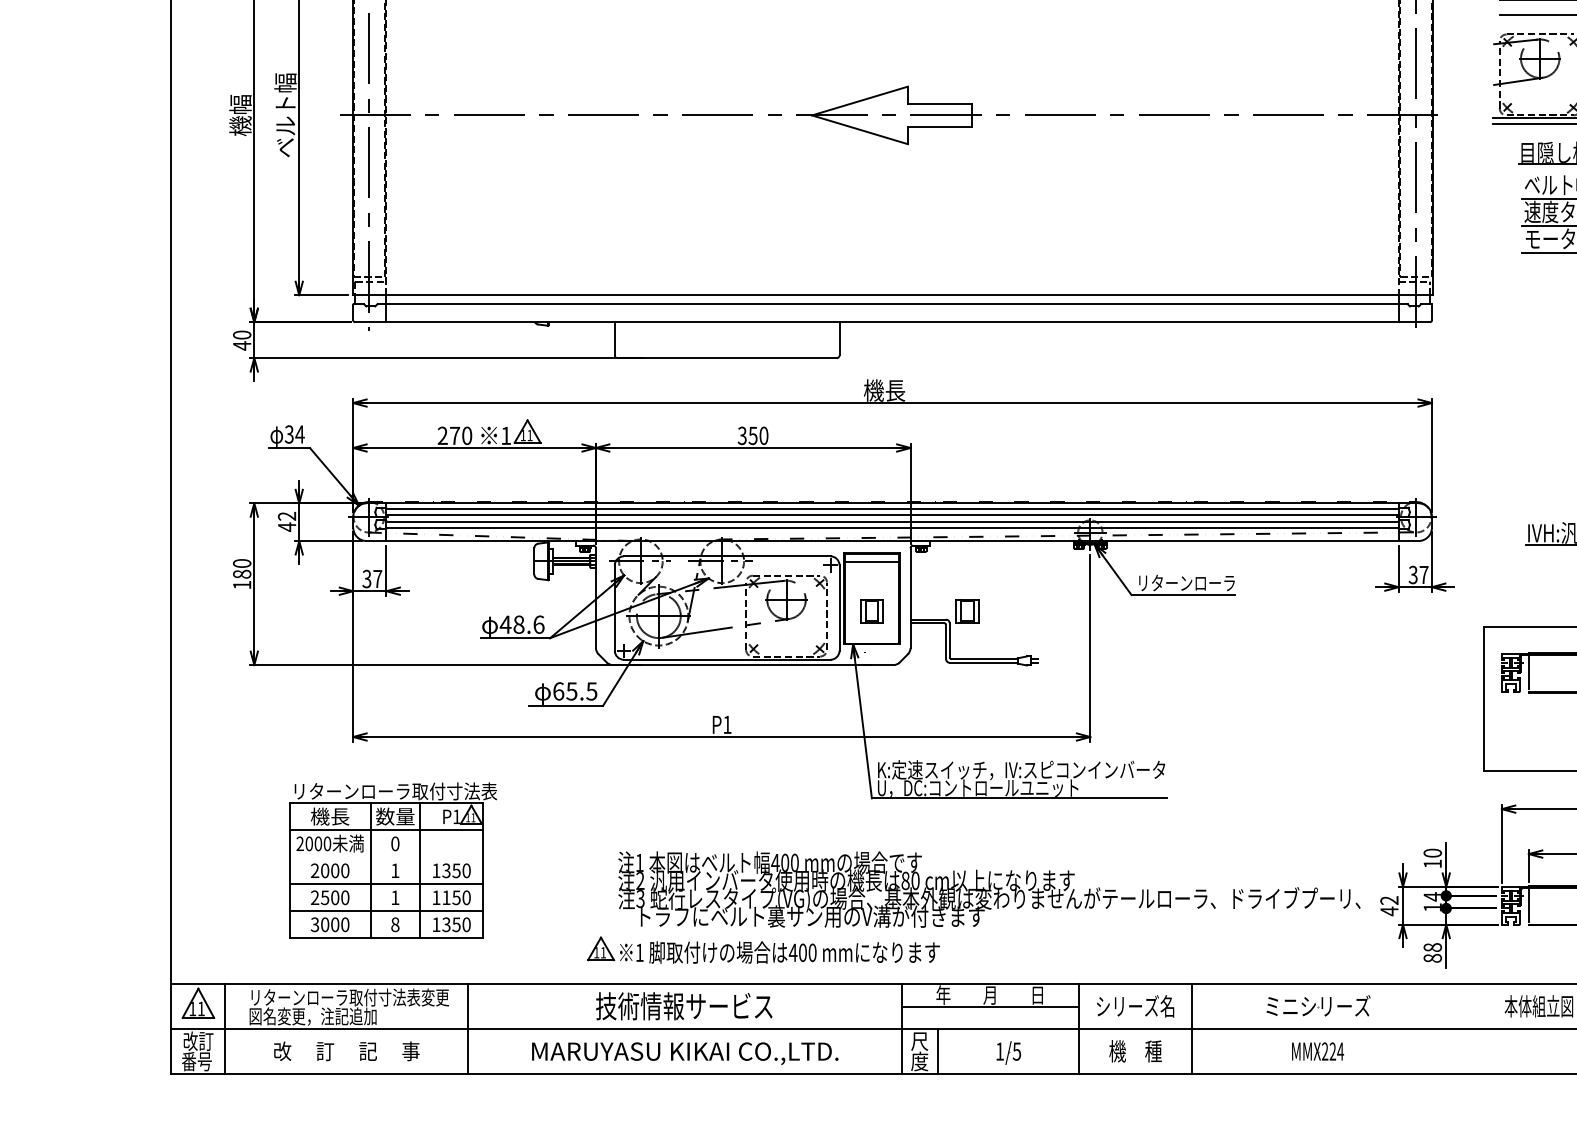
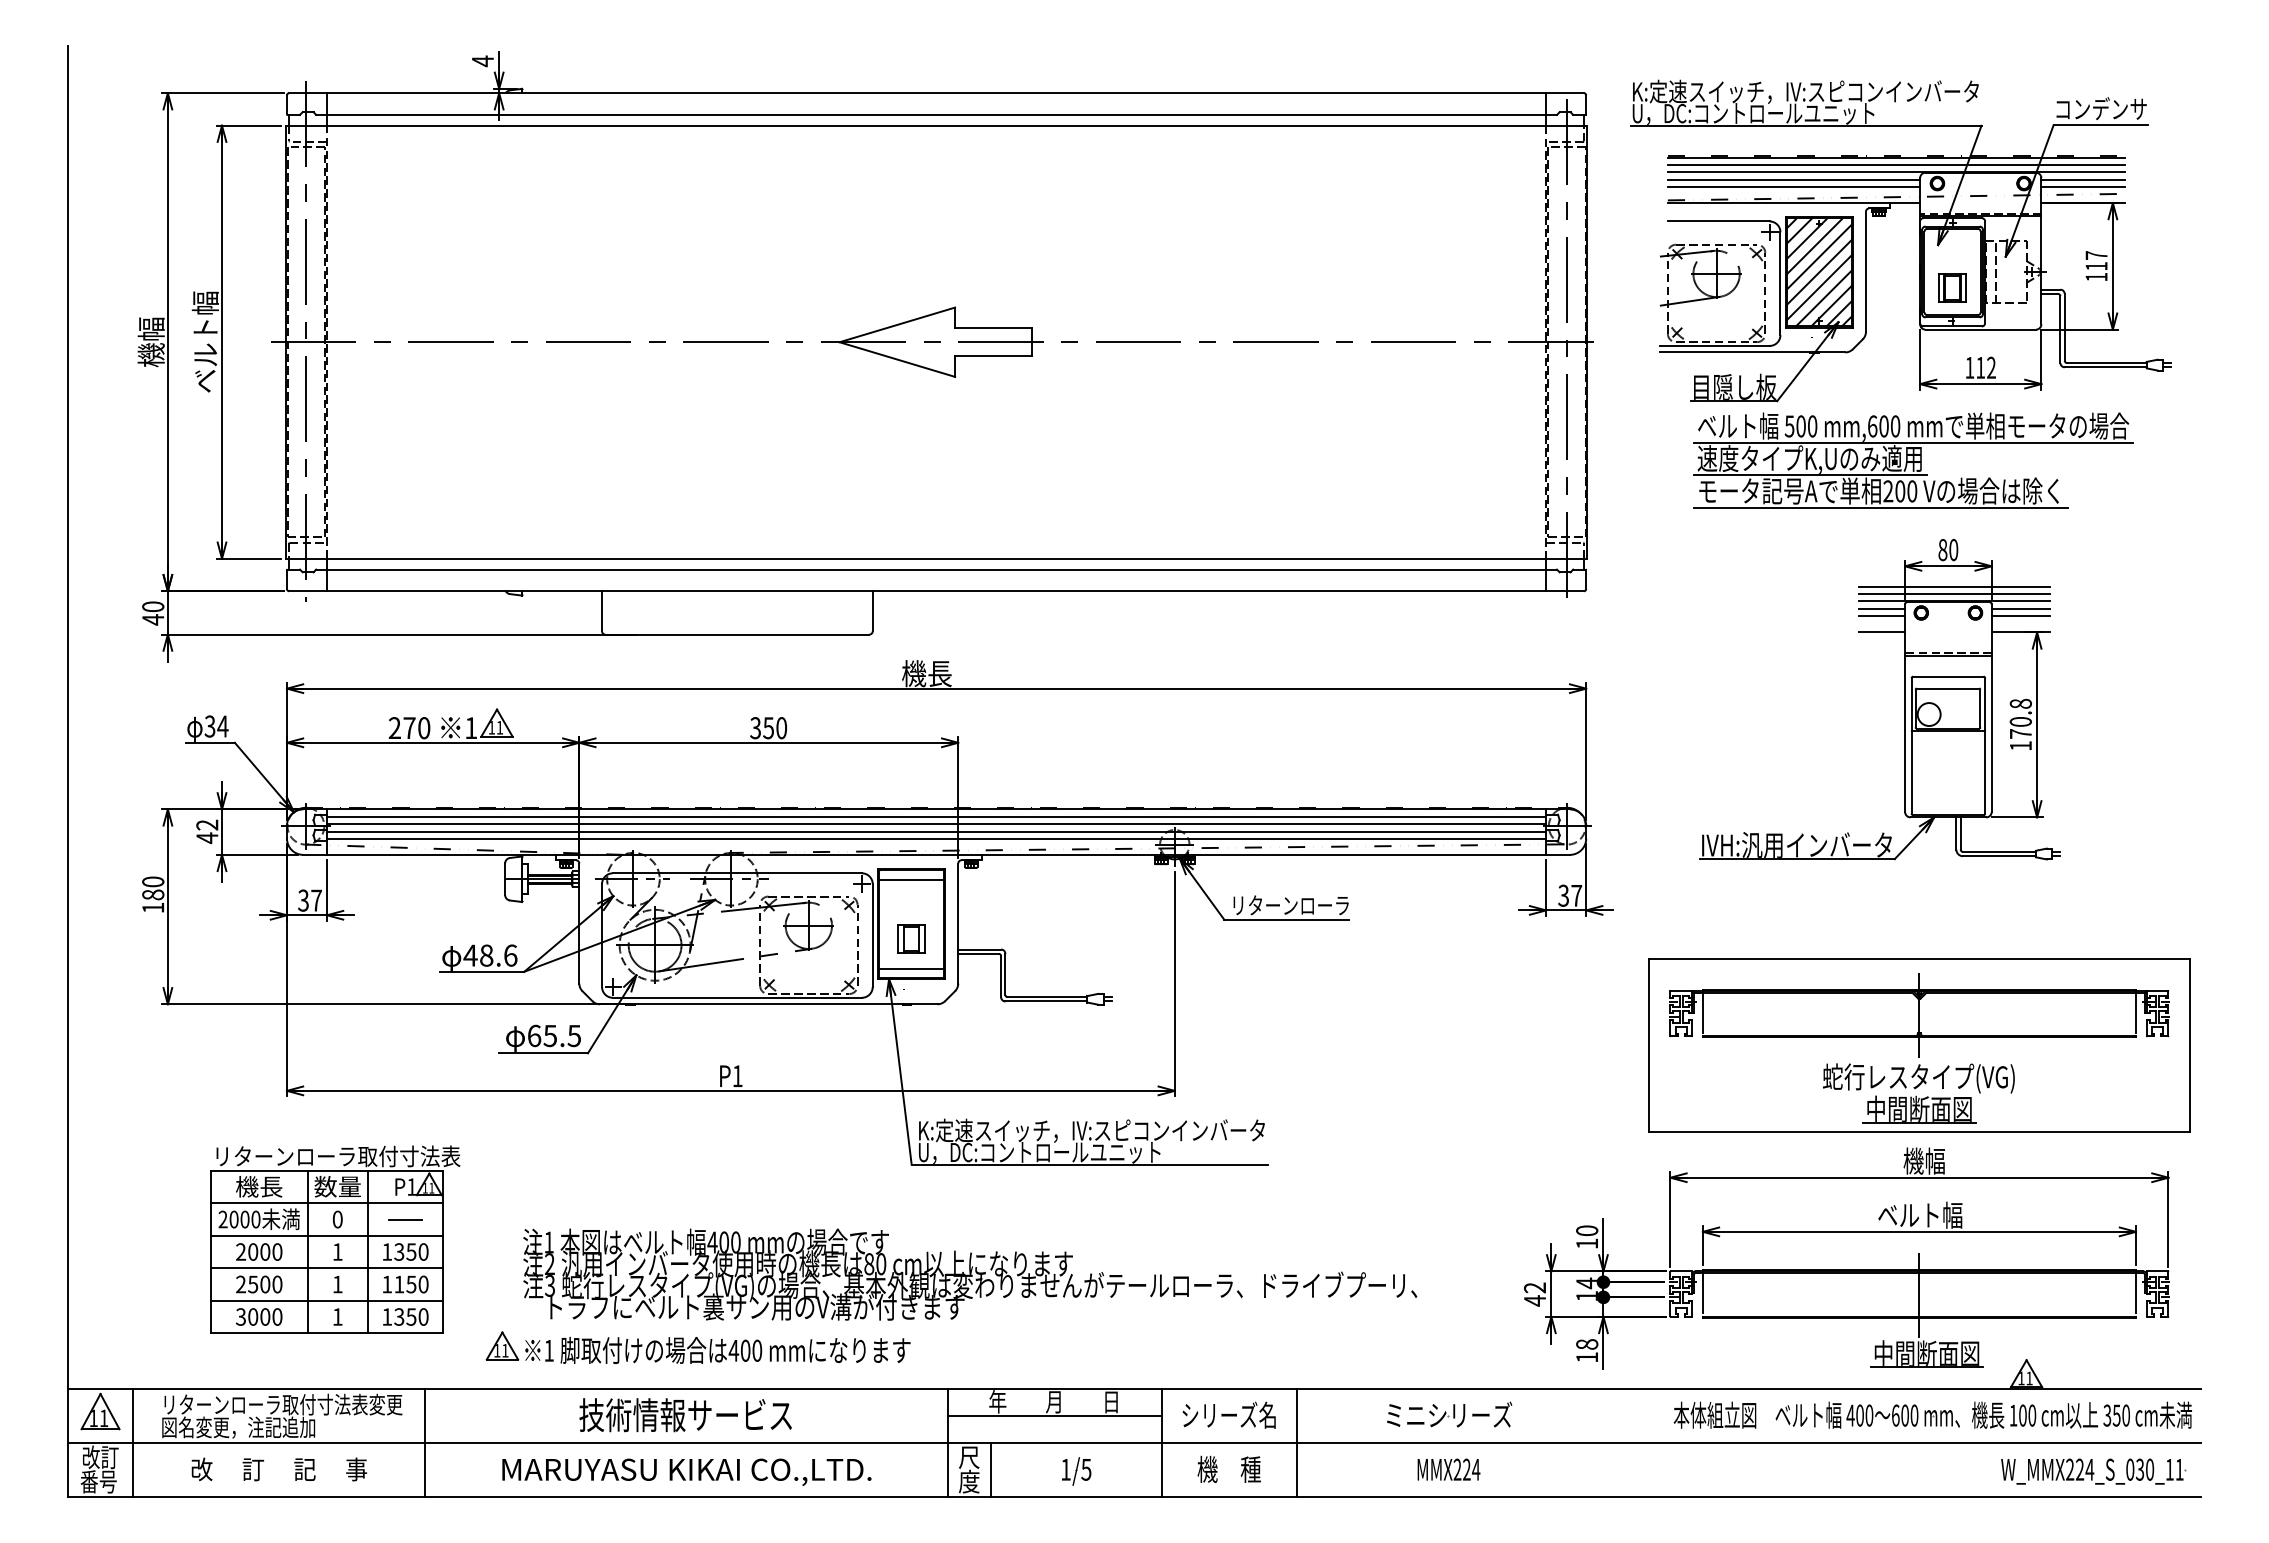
part: (967, 610) -> (1026, 938), removed
line: (871, 635) -> (911, 968), added
line: (451, 843) -> (405, 1219), added
line: (386, 857) -> (326, 1235), added
part: (973, 906) -> (951, 1295), moved
text: (395, 924) -> (337, 1316), 8 -> 1
text: (1433, 958) -> (1587, 1357), 88 -> 18

